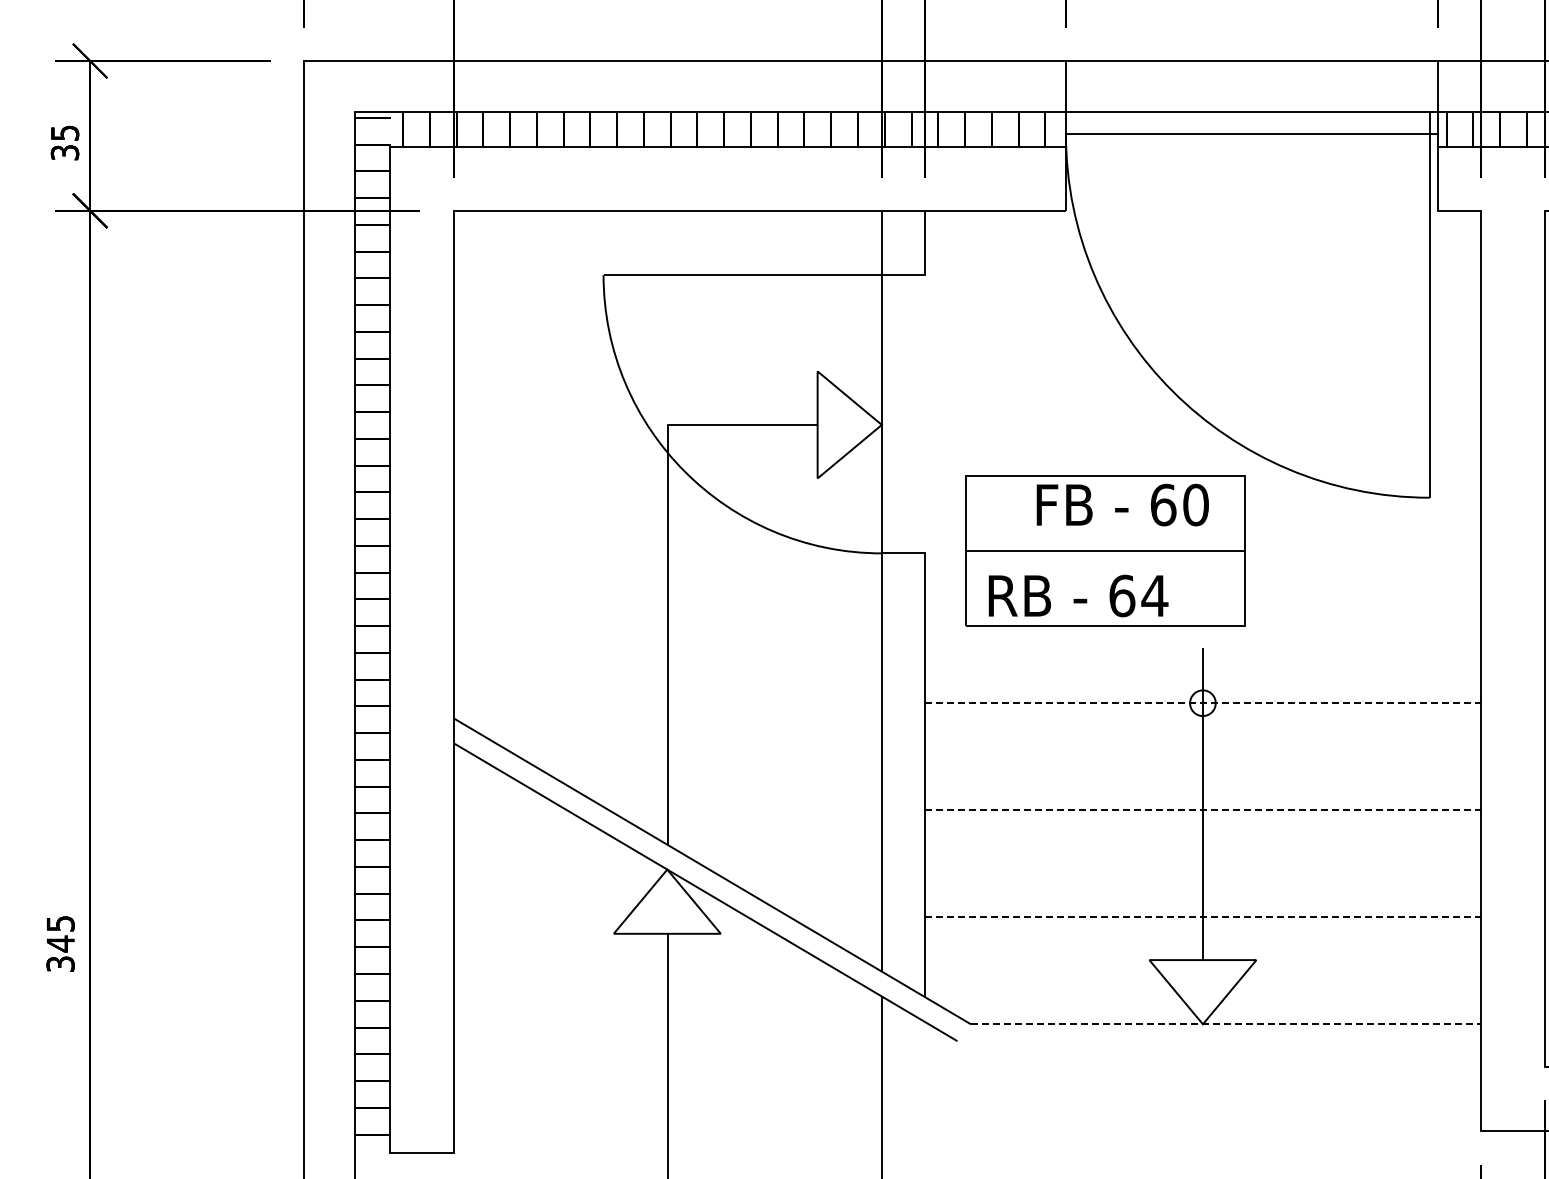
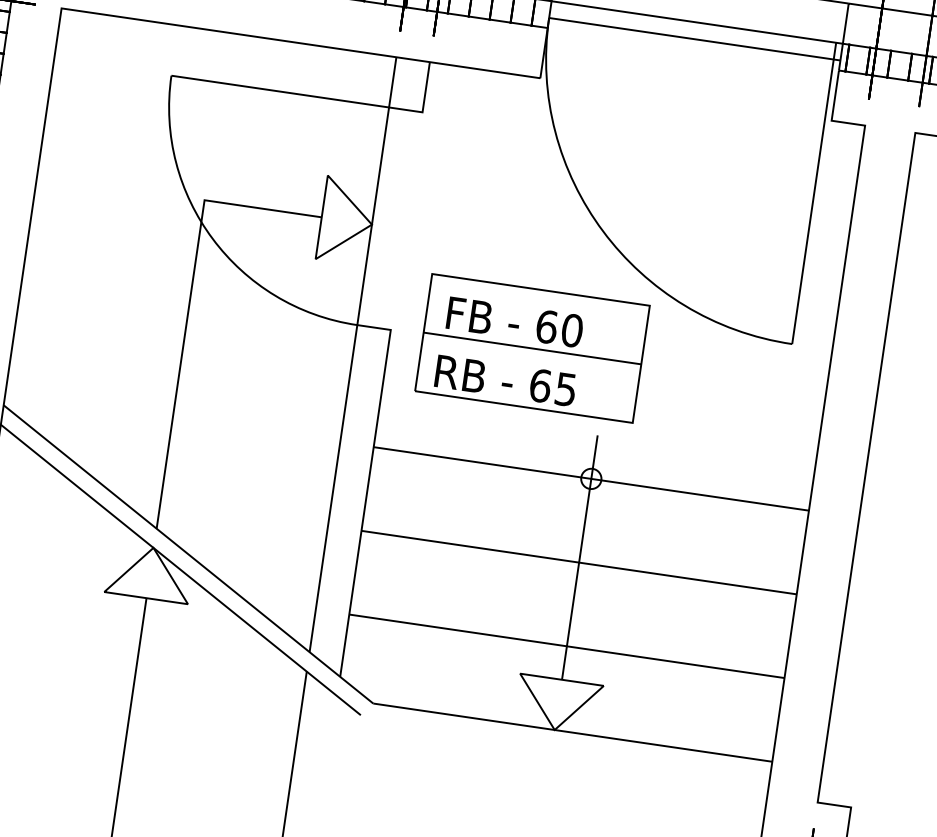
text: (1122, 504) -> (514, 321), moved
text: (1154, 596) -> (565, 389), 64 -> 65
line: (1203, 703) -> (591, 479), dashed -> solid
line: (1203, 810) -> (579, 562), dashed -> solid
line: (1203, 917) -> (567, 646), dashed -> solid
line: (1226, 1024) -> (573, 732), dashed -> solid

